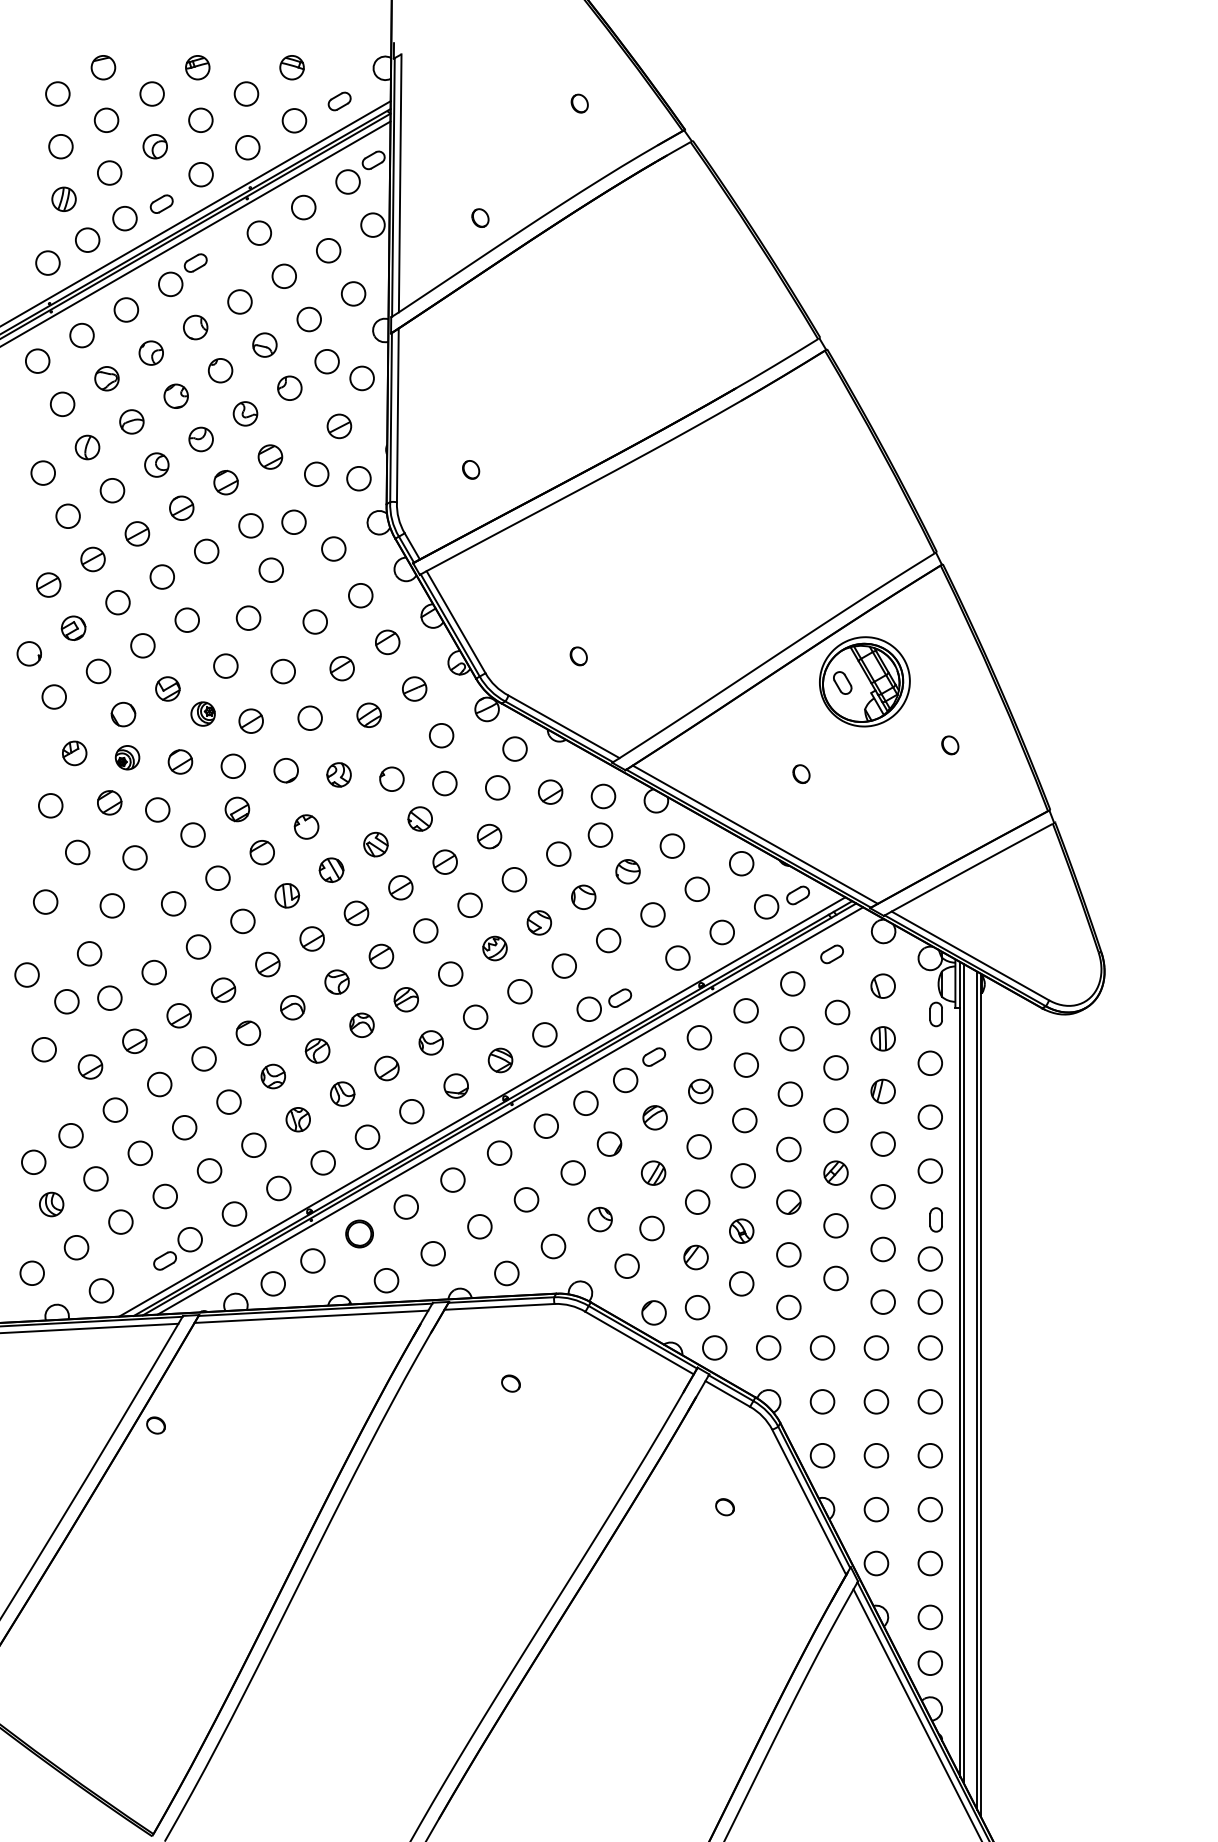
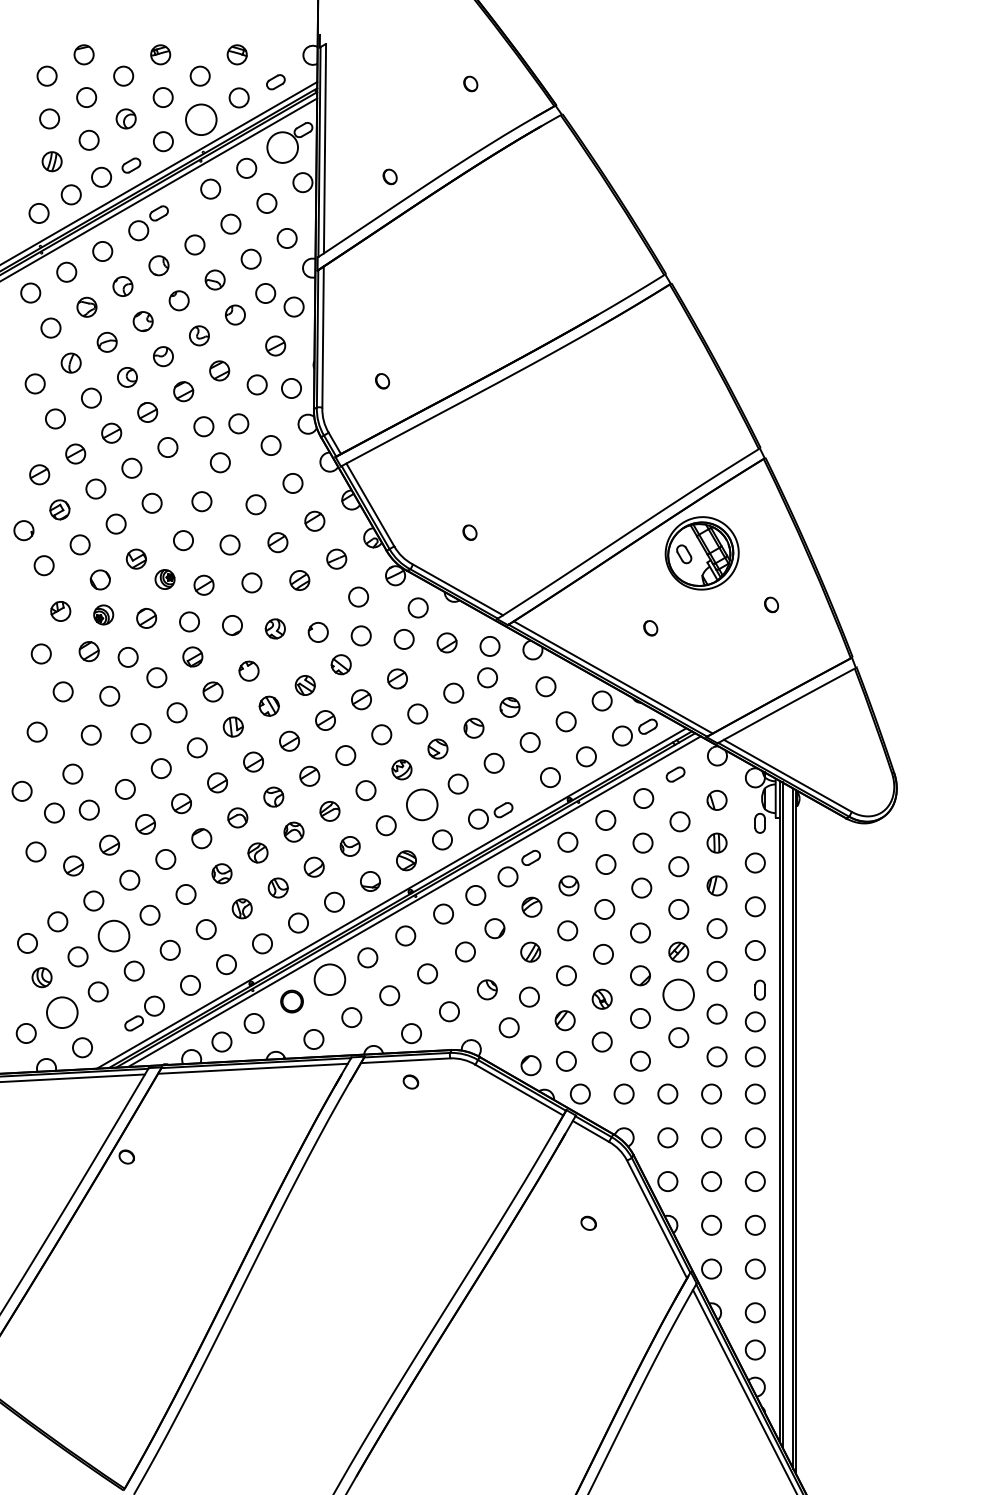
circle: (246, 147) -> (200, 119), size x1.6
circle: (347, 181) -> (282, 147), size x1.6
circle: (519, 991) -> (421, 804), size x1.6
circle: (139, 1152) -> (113, 935), size x1.6
circle: (405, 1206) -> (329, 979), size x1.6
circle: (835, 1225) -> (678, 994), size x1.6
circle: (75, 1247) -> (61, 1012), size x1.6
part: (510, 1382) -> (410, 1081), moved

